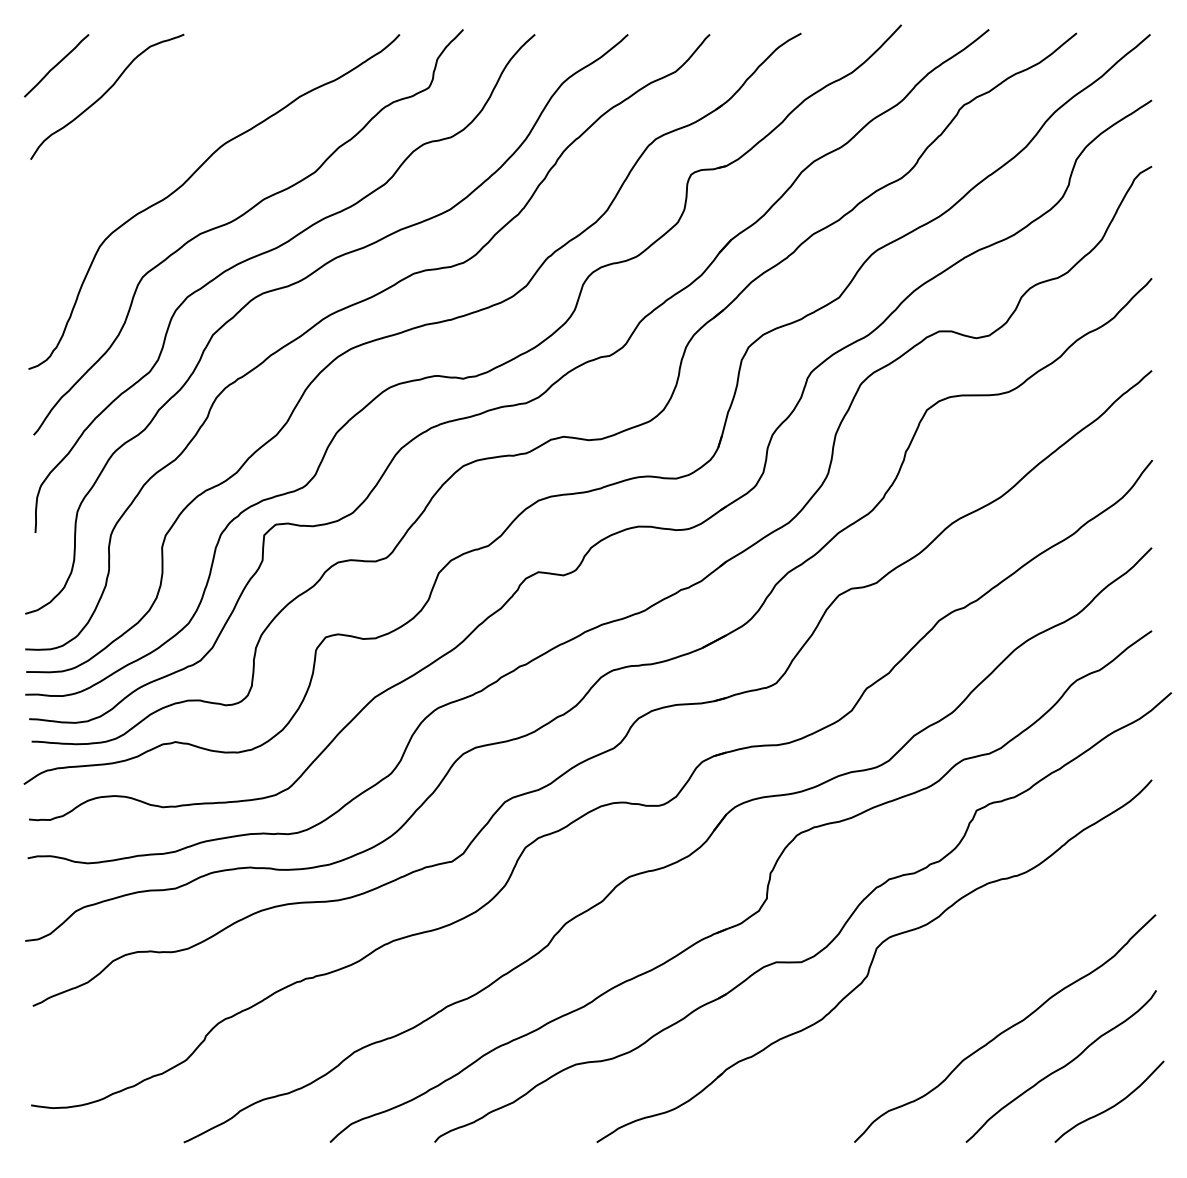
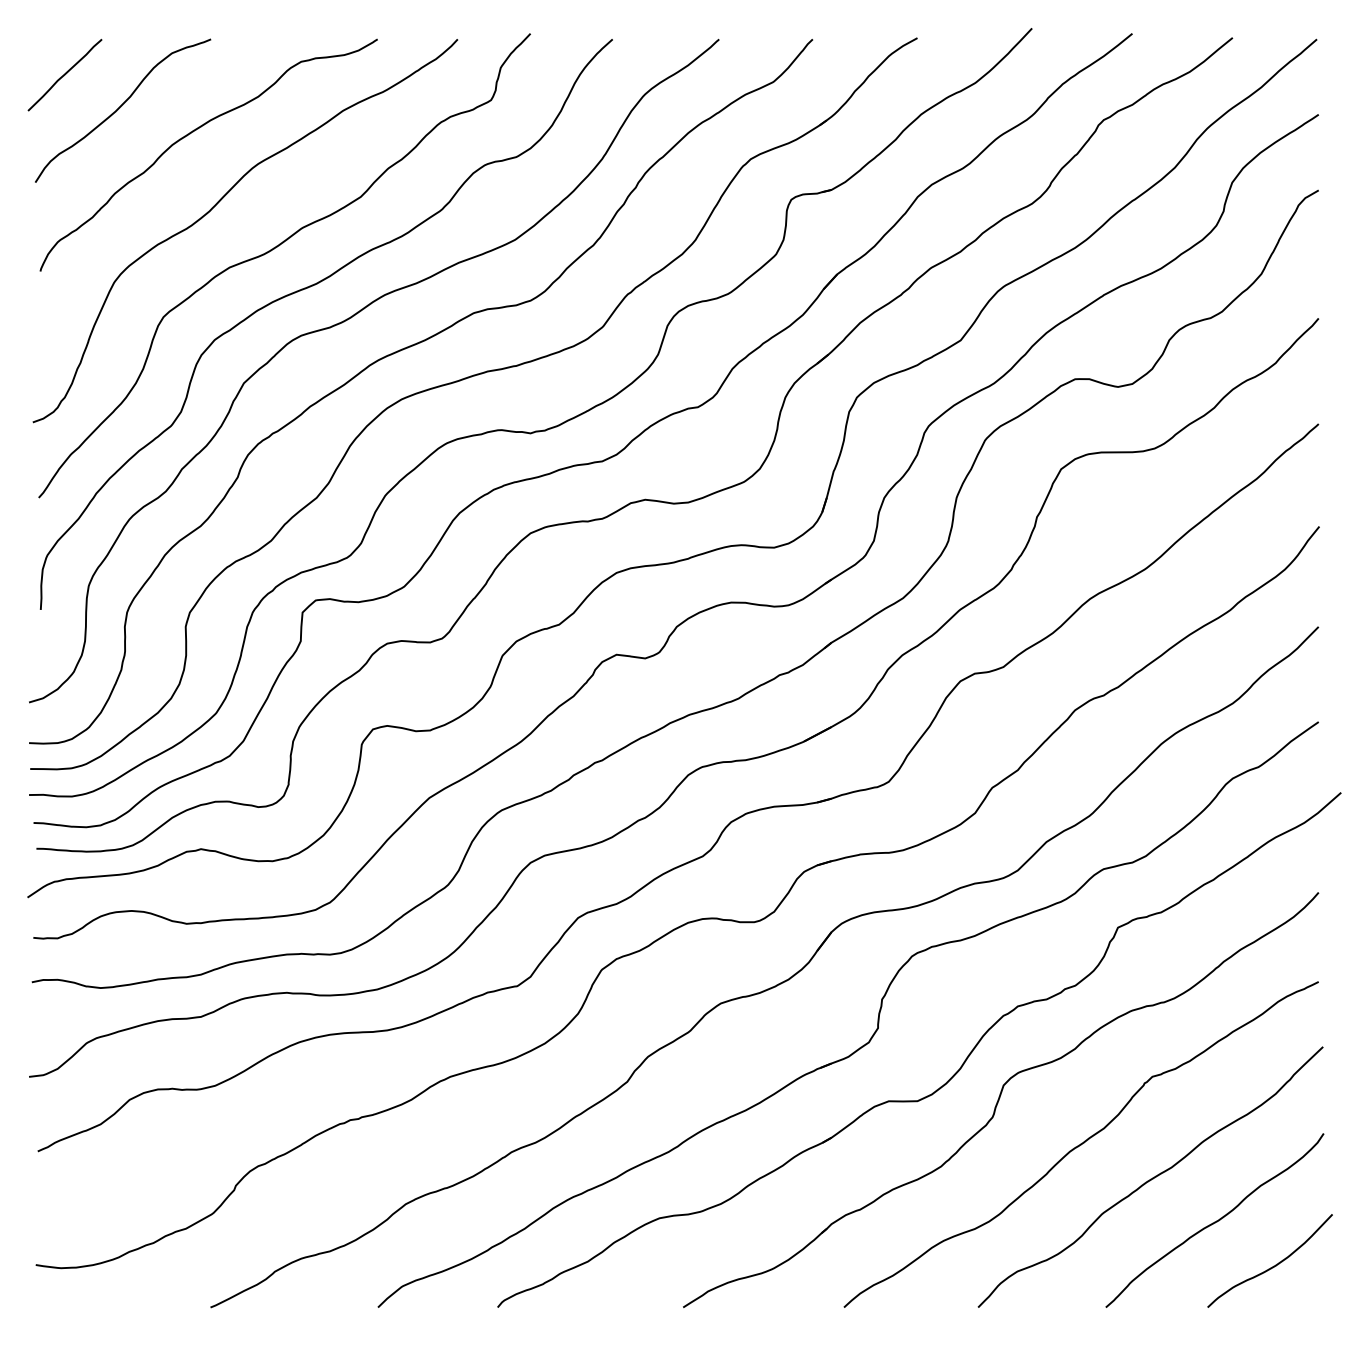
curve: (171, 114) -> (196, 130), added
curve: (944, 999) -> (1081, 1143), added

